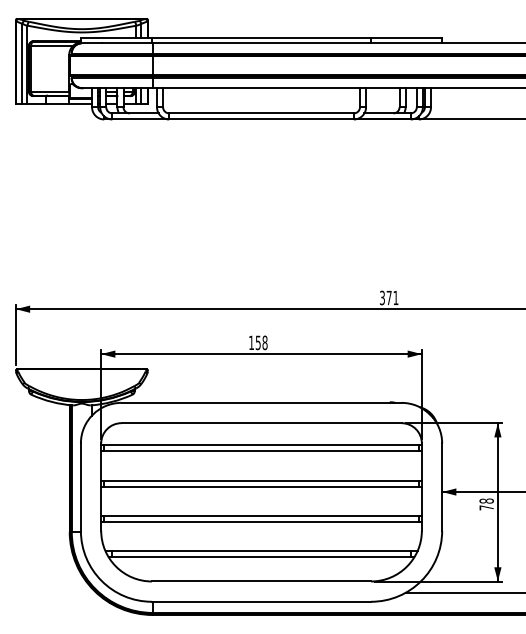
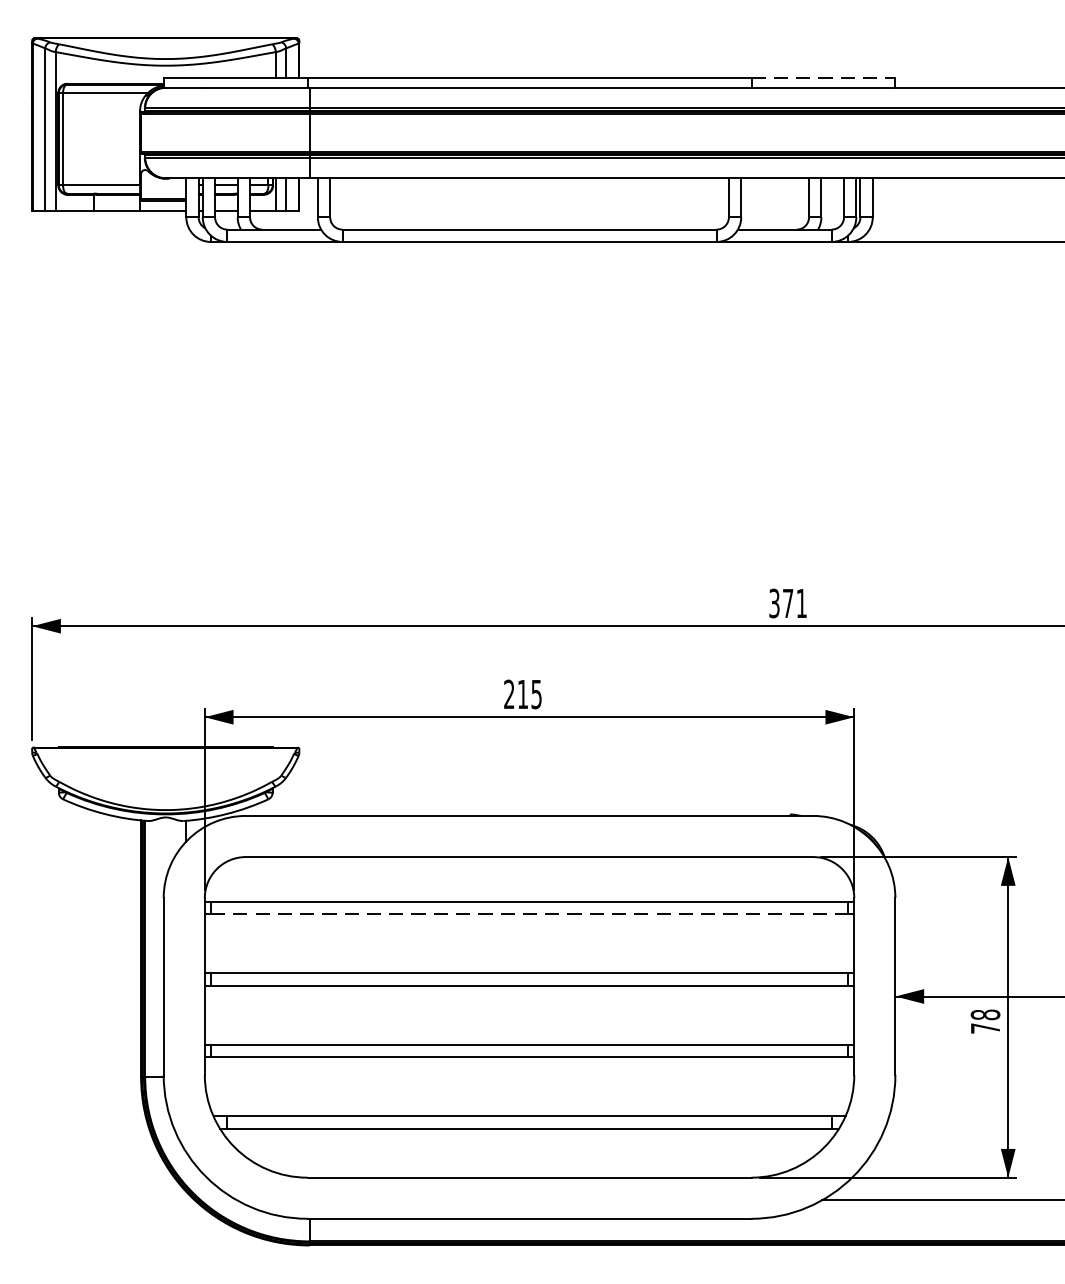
line: (406, 38) -> (823, 77), solid -> dashed
text: (258, 342) -> (523, 693), 158 -> 215
line: (262, 451) -> (531, 914), solid -> dashed

